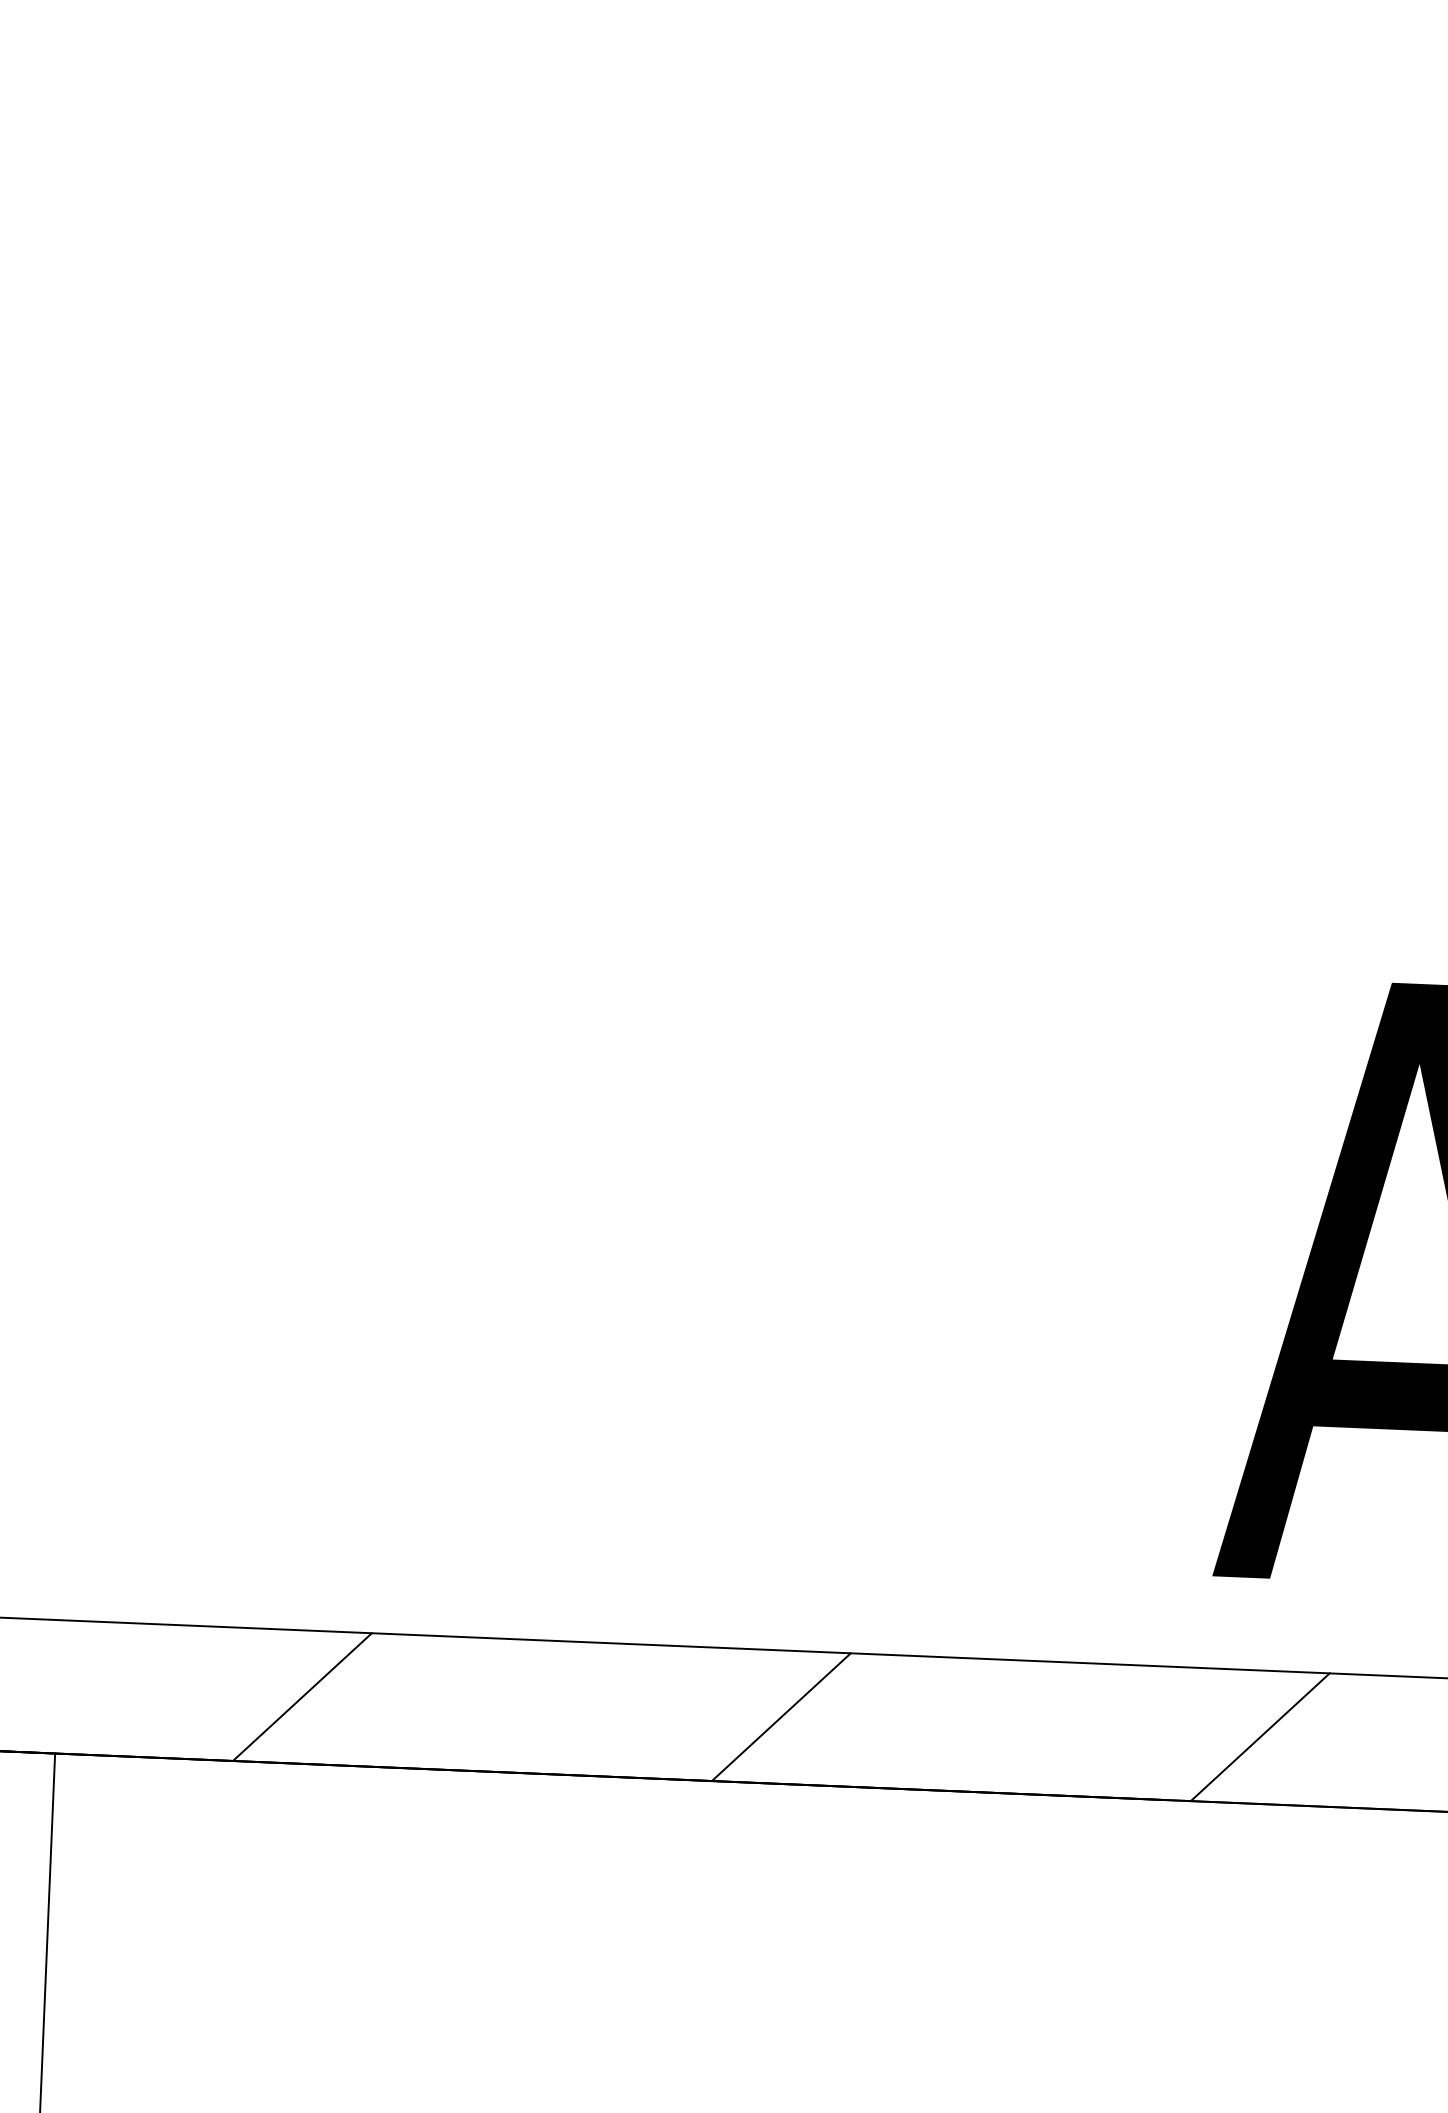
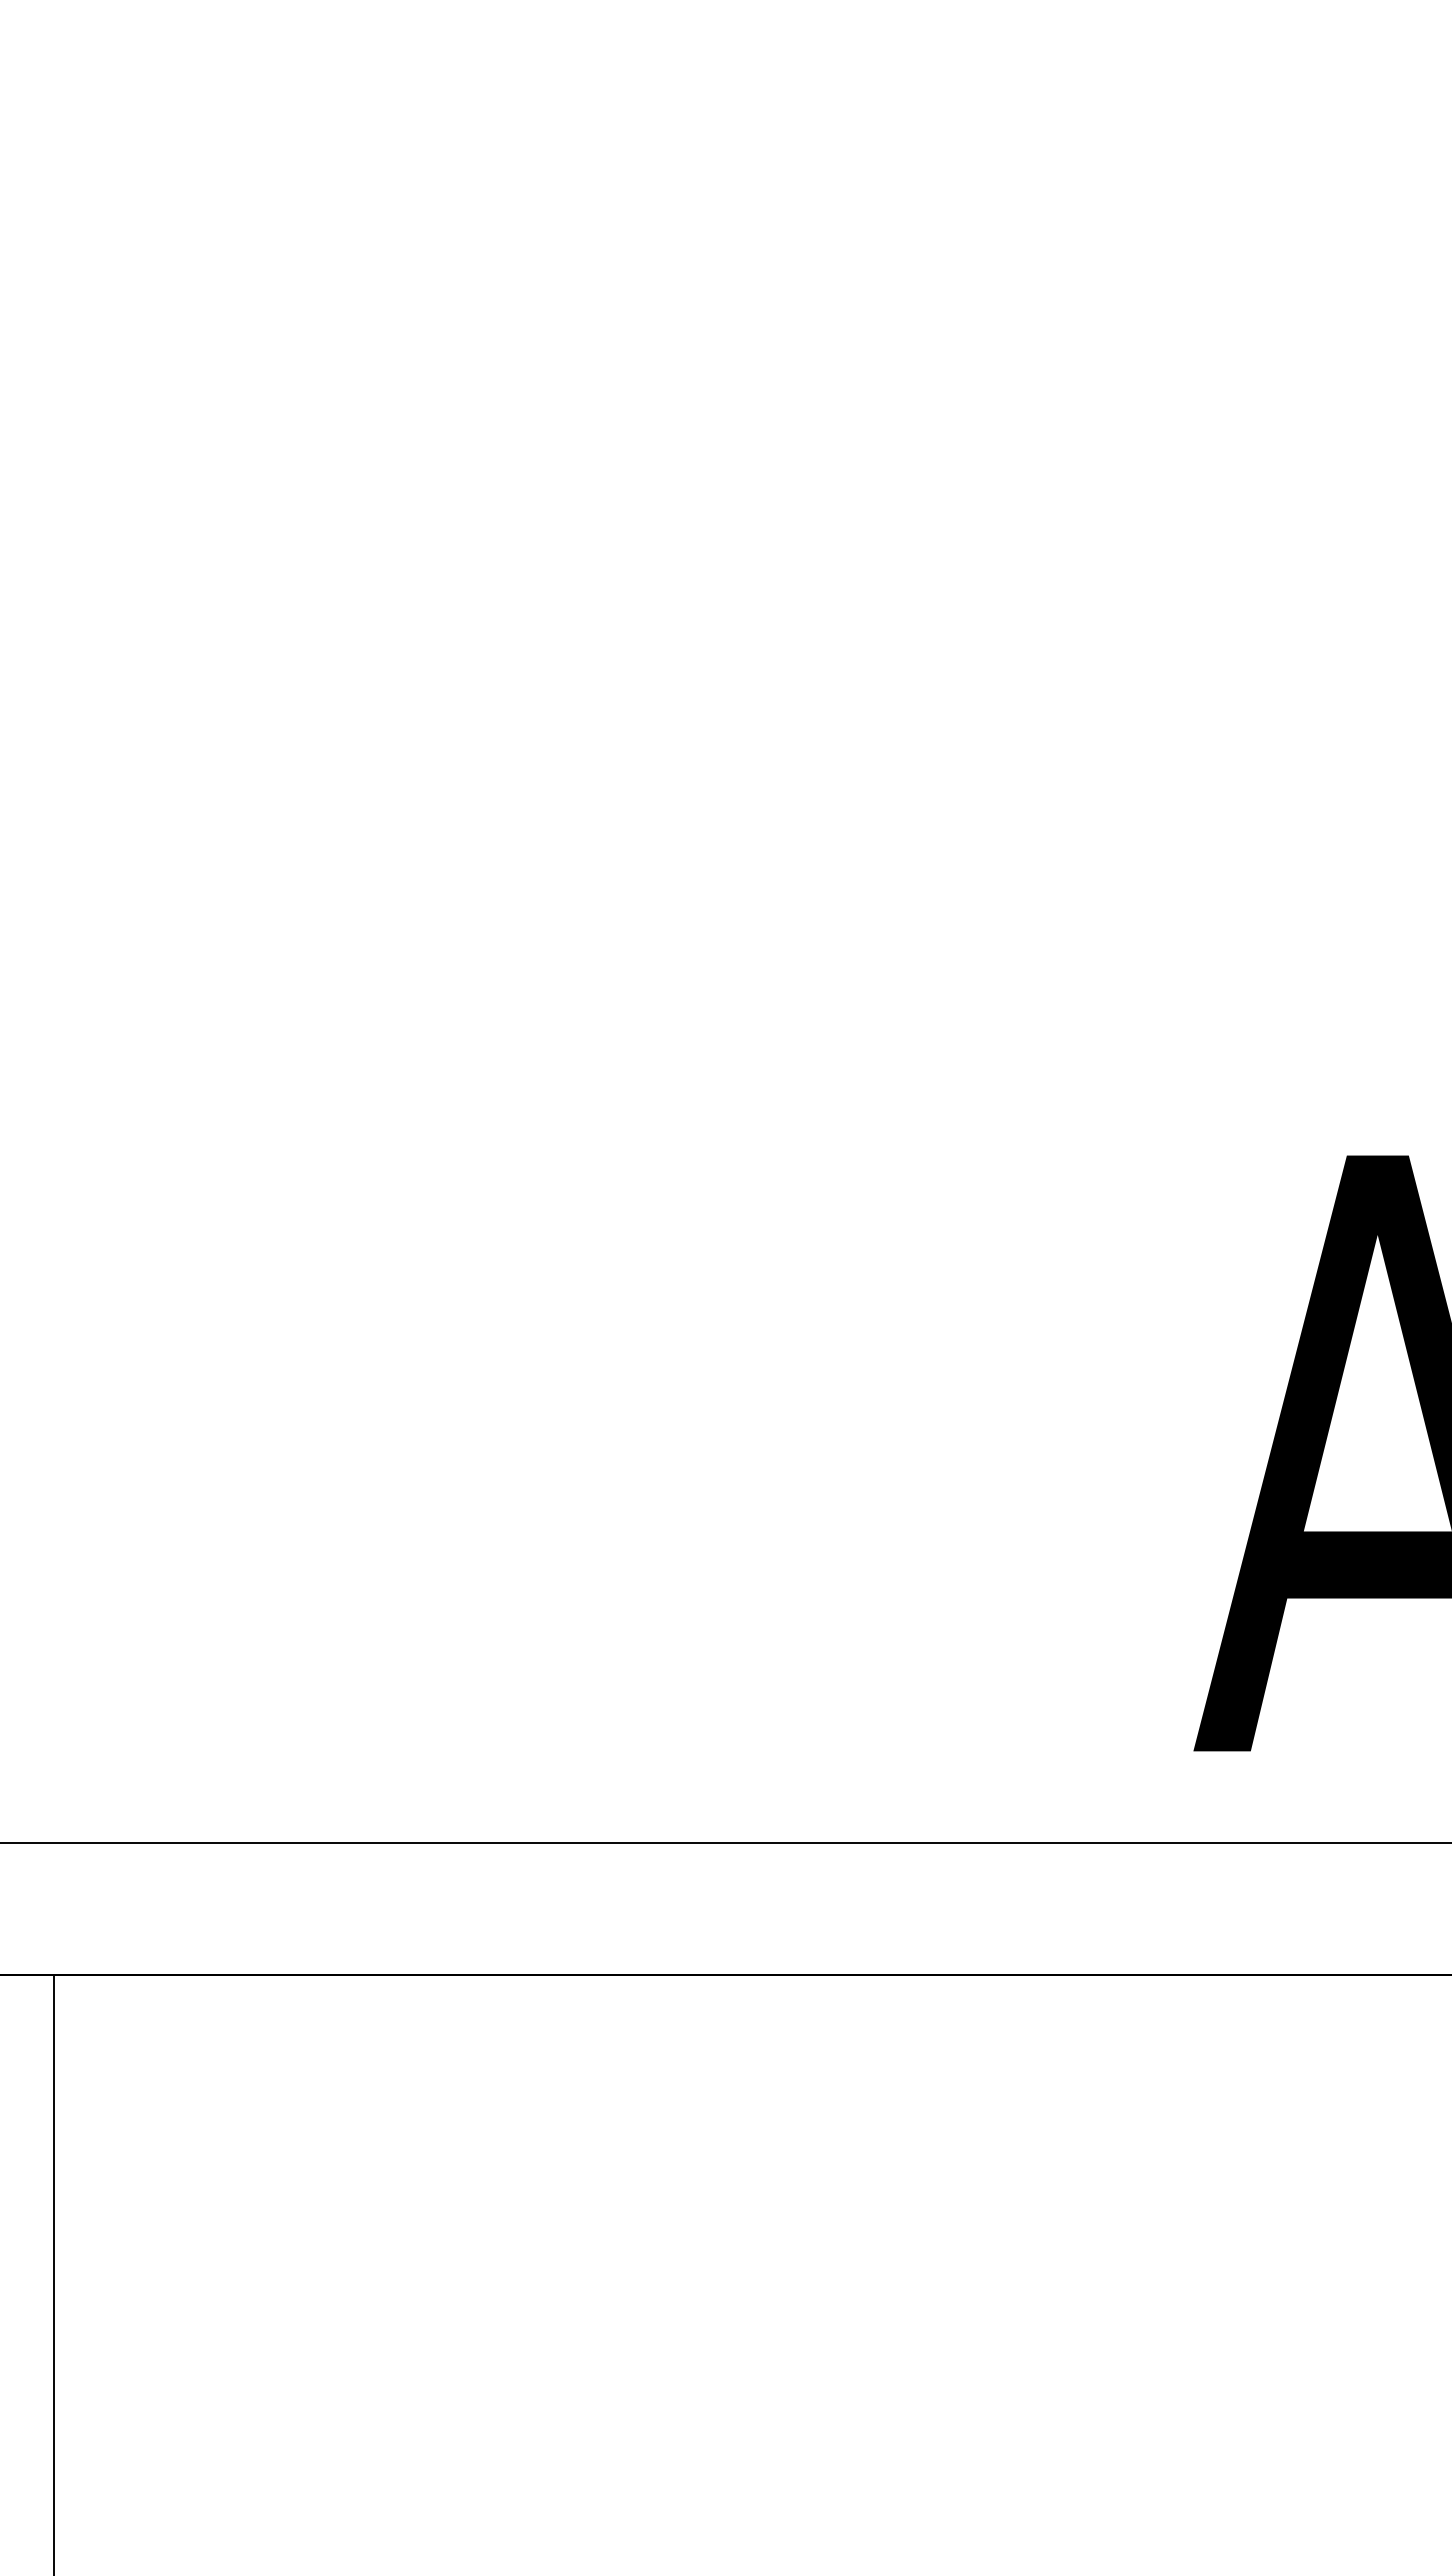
line: (302, 1696) -> (296, 1908), removed
line: (780, 1716) -> (771, 1908), removed
line: (1260, 1736) -> (1247, 1908), removed

